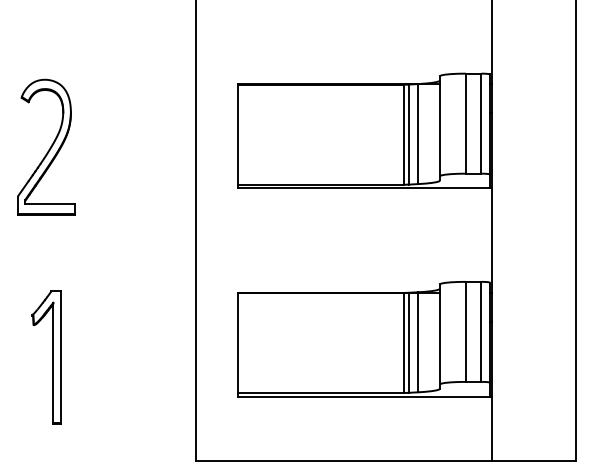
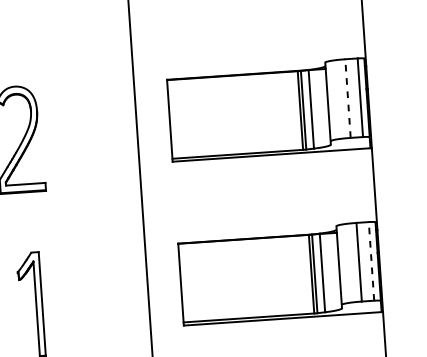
line: (465, 123) -> (347, 98), solid -> dashed
line: (481, 331) -> (371, 261), solid -> dashed

